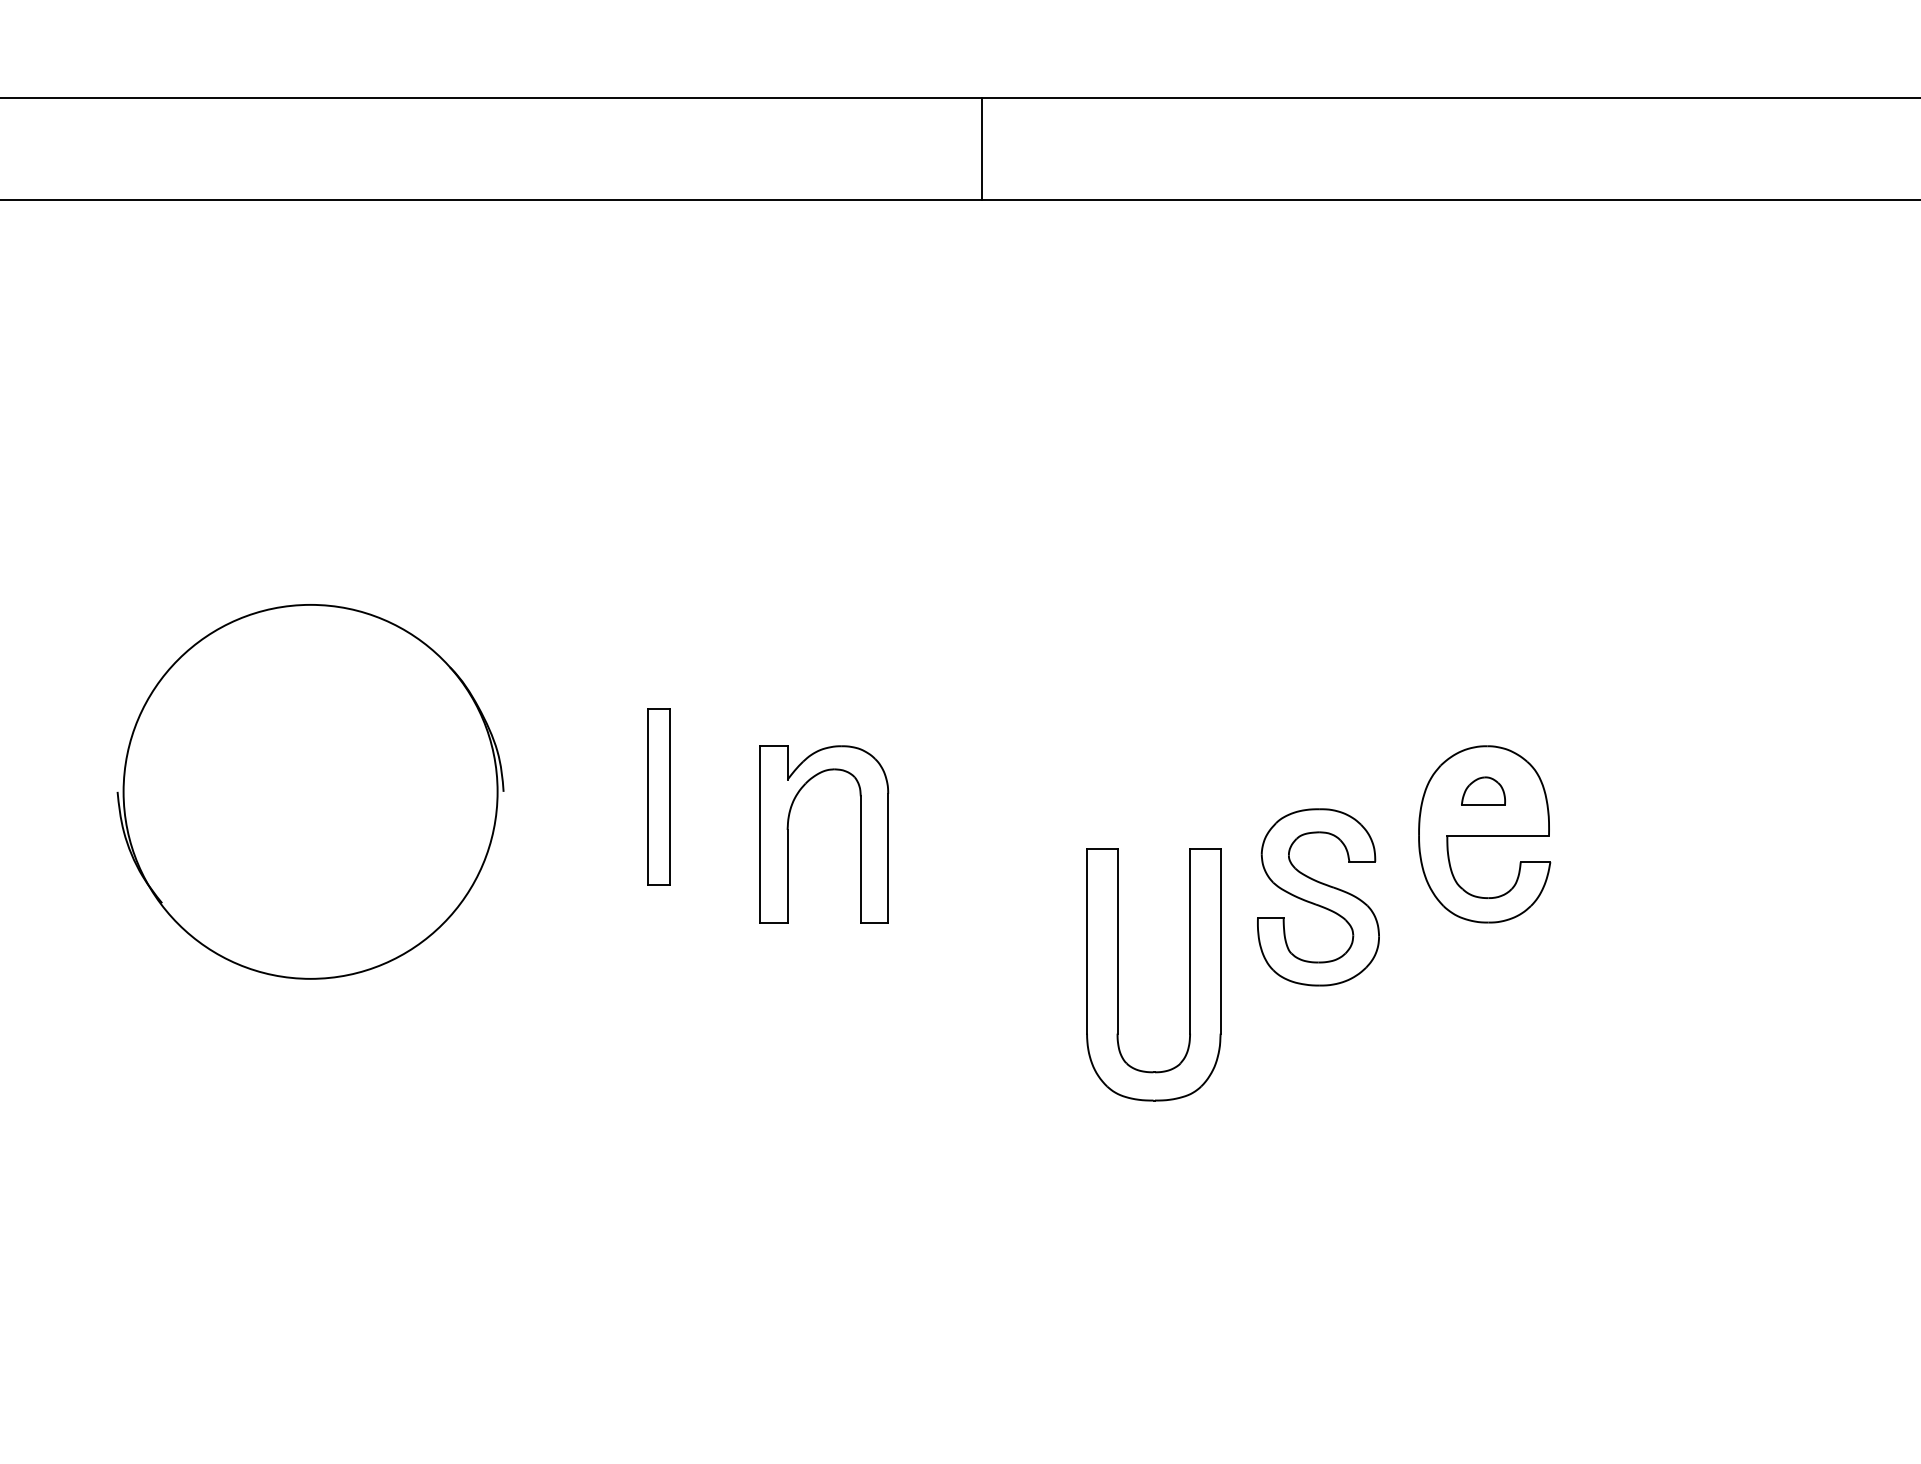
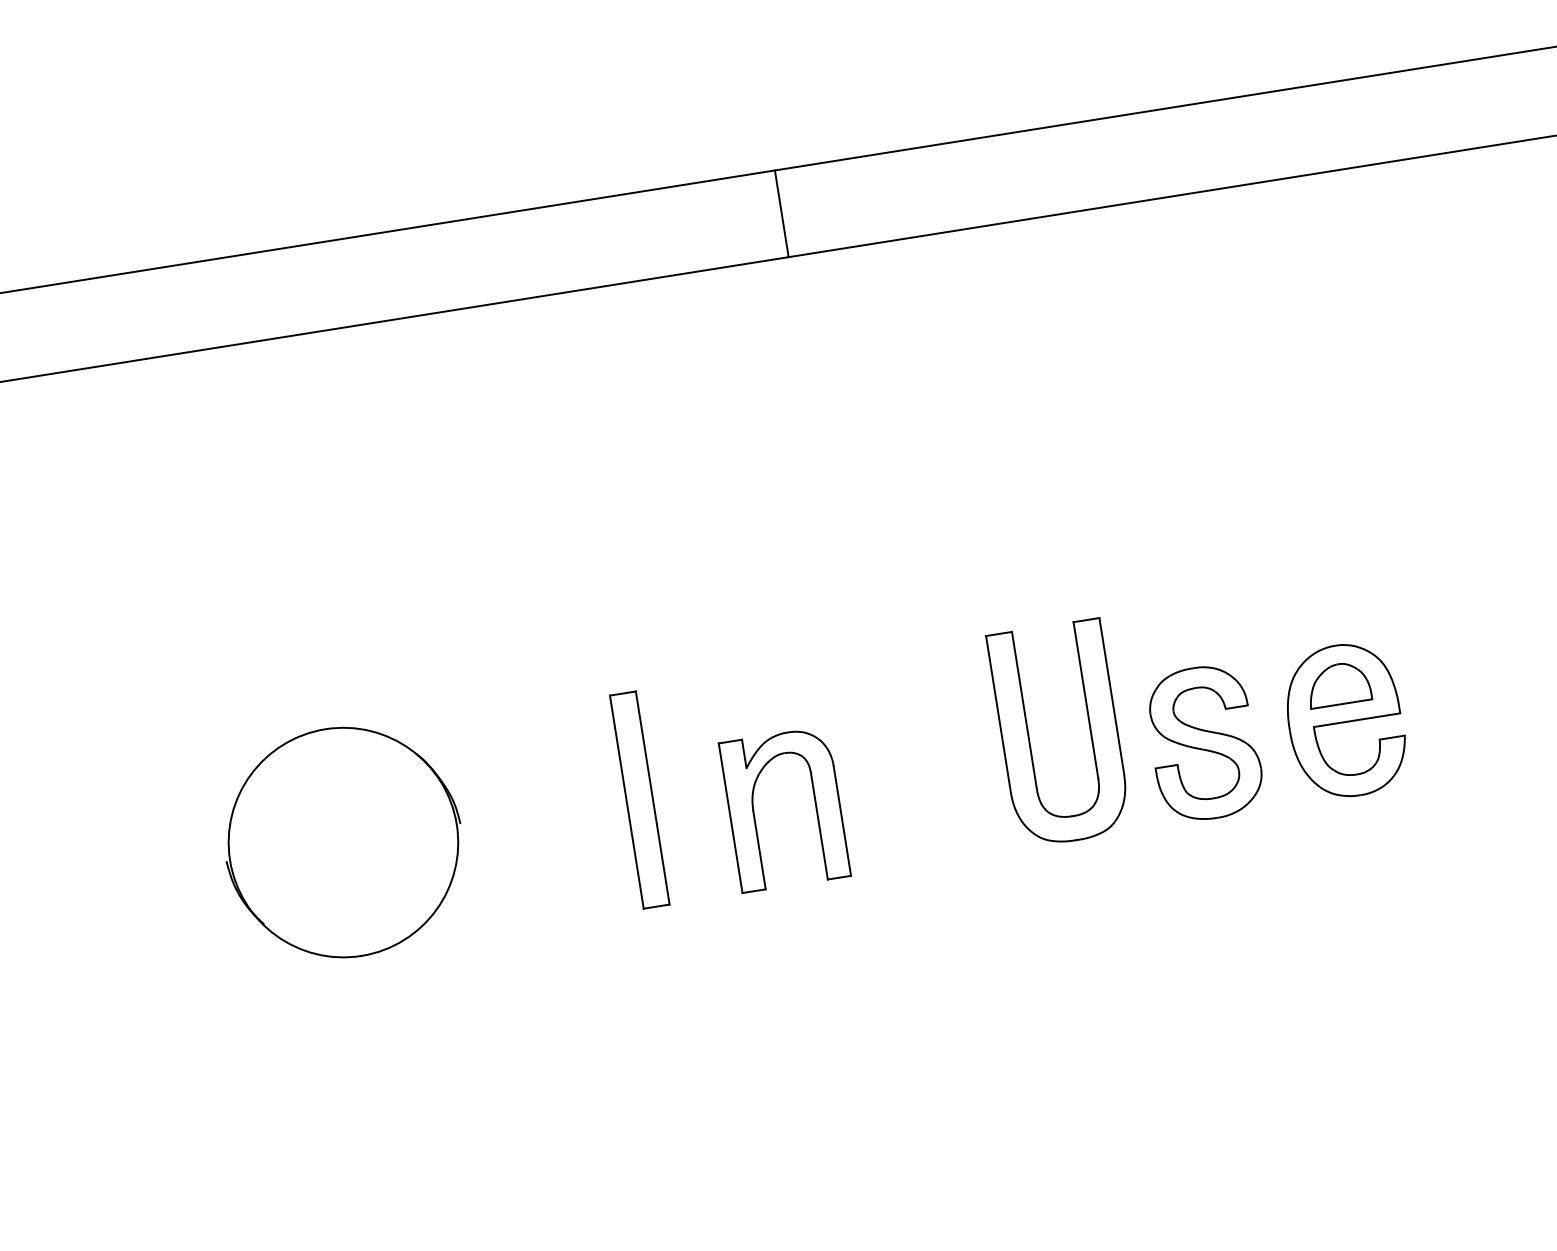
line: (982, 148) -> (782, 213), moved
part: (310, 791) -> (343, 842), size x0.71
part: (1483, 791) -> (1338, 684), size x1.67
part: (658, 796) -> (639, 799), size x1.43
part: (1318, 897) -> (1204, 743), moved
part: (1118, 974) -> (1029, 737), moved

